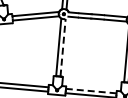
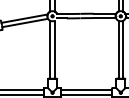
line: (62, 47) -> (54, 49), dashed -> solid
line: (91, 91) -> (86, 90), dashed -> solid

